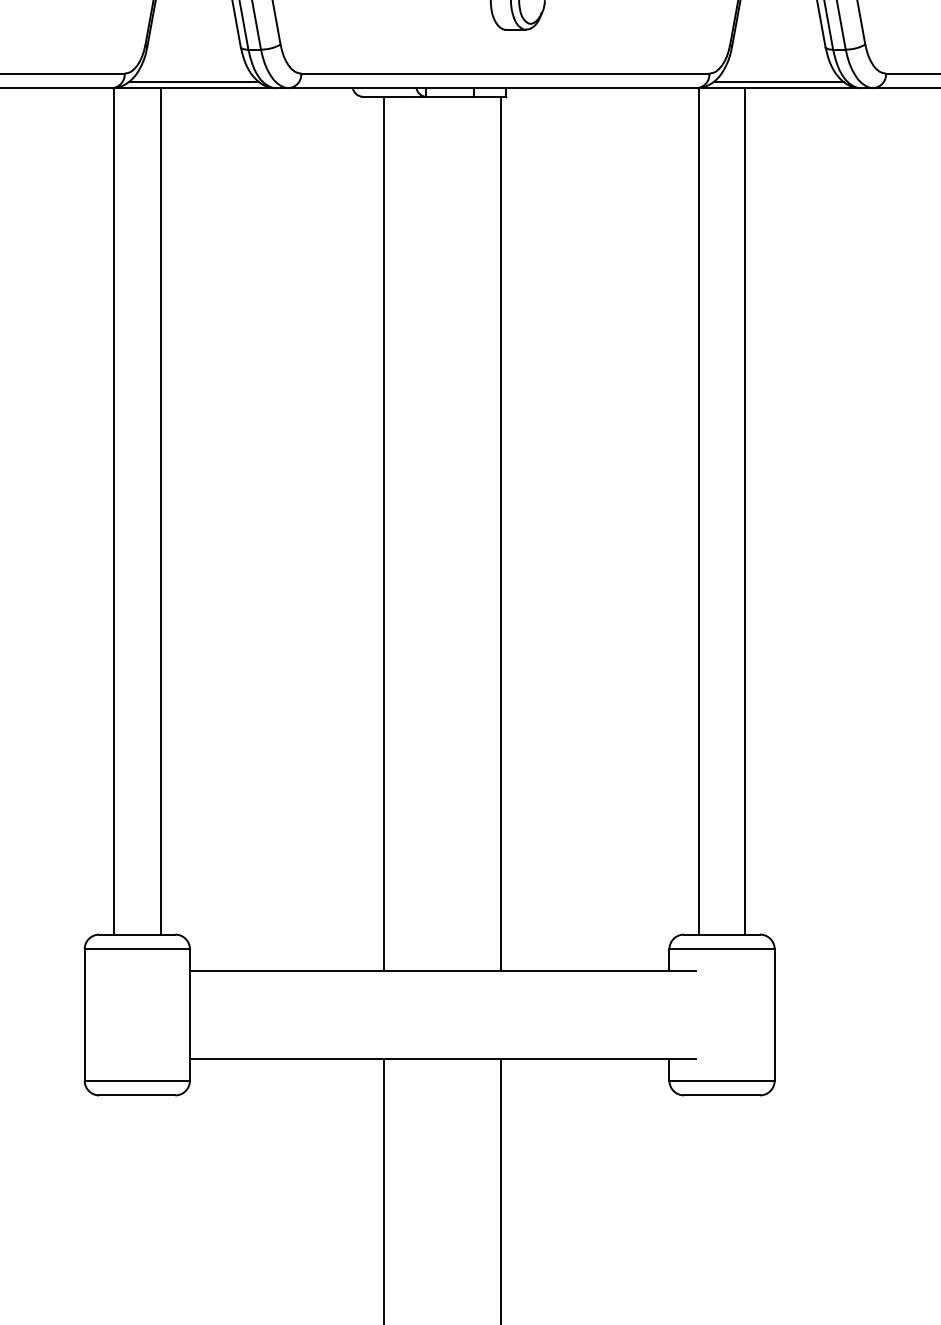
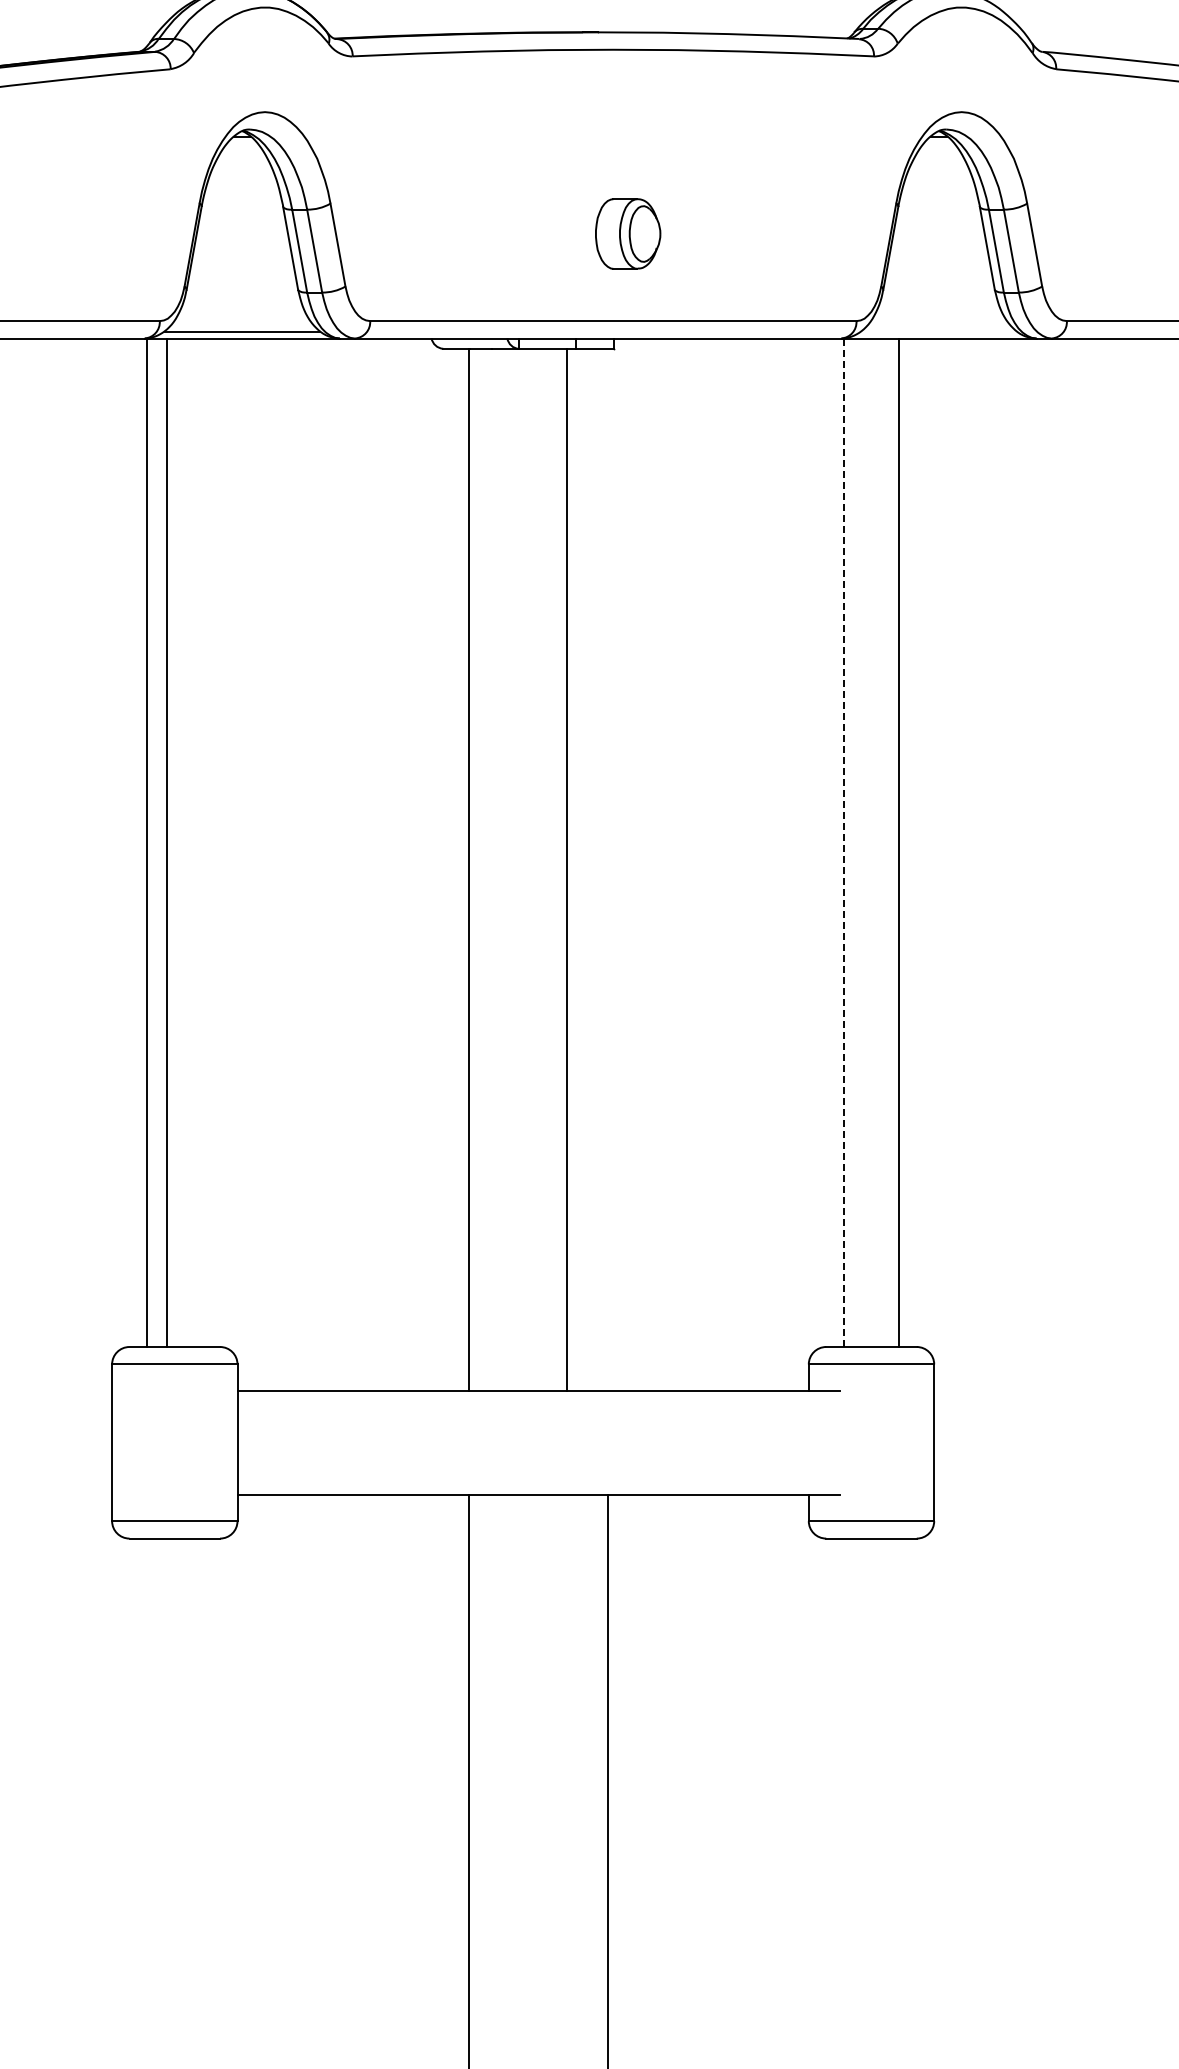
line: (778, 82) -> (938, 331), removed
line: (160, 511) -> (166, 842), moved
line: (698, 512) -> (843, 843), solid -> dashed
line: (501, 533) -> (567, 869), moved

